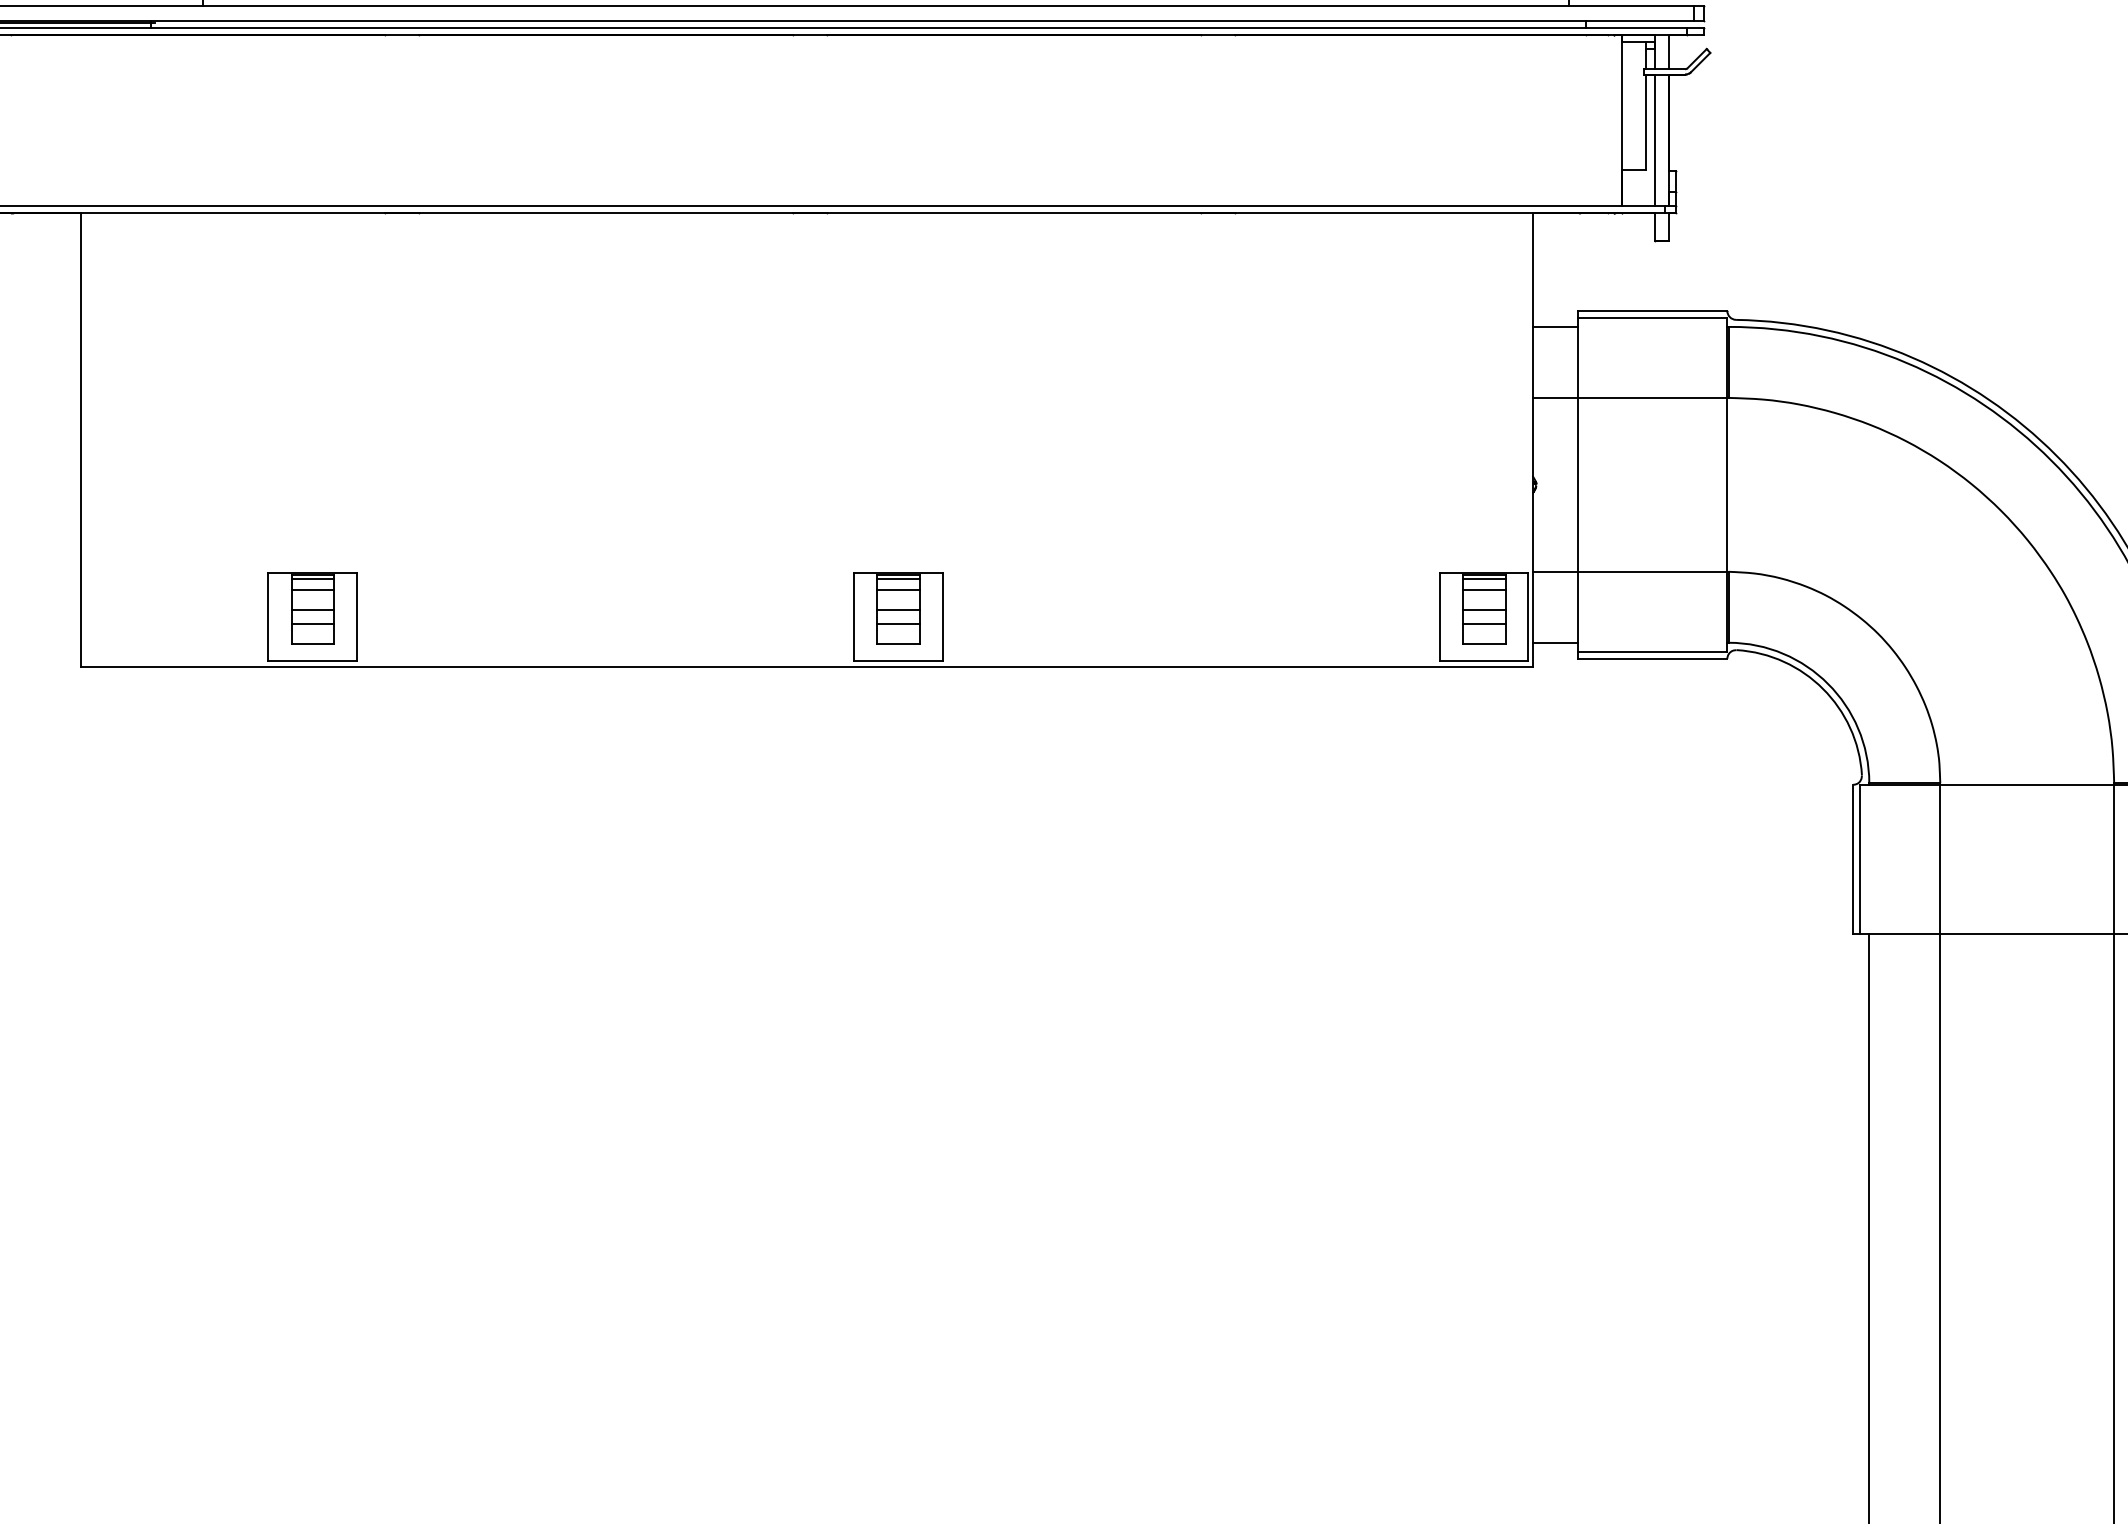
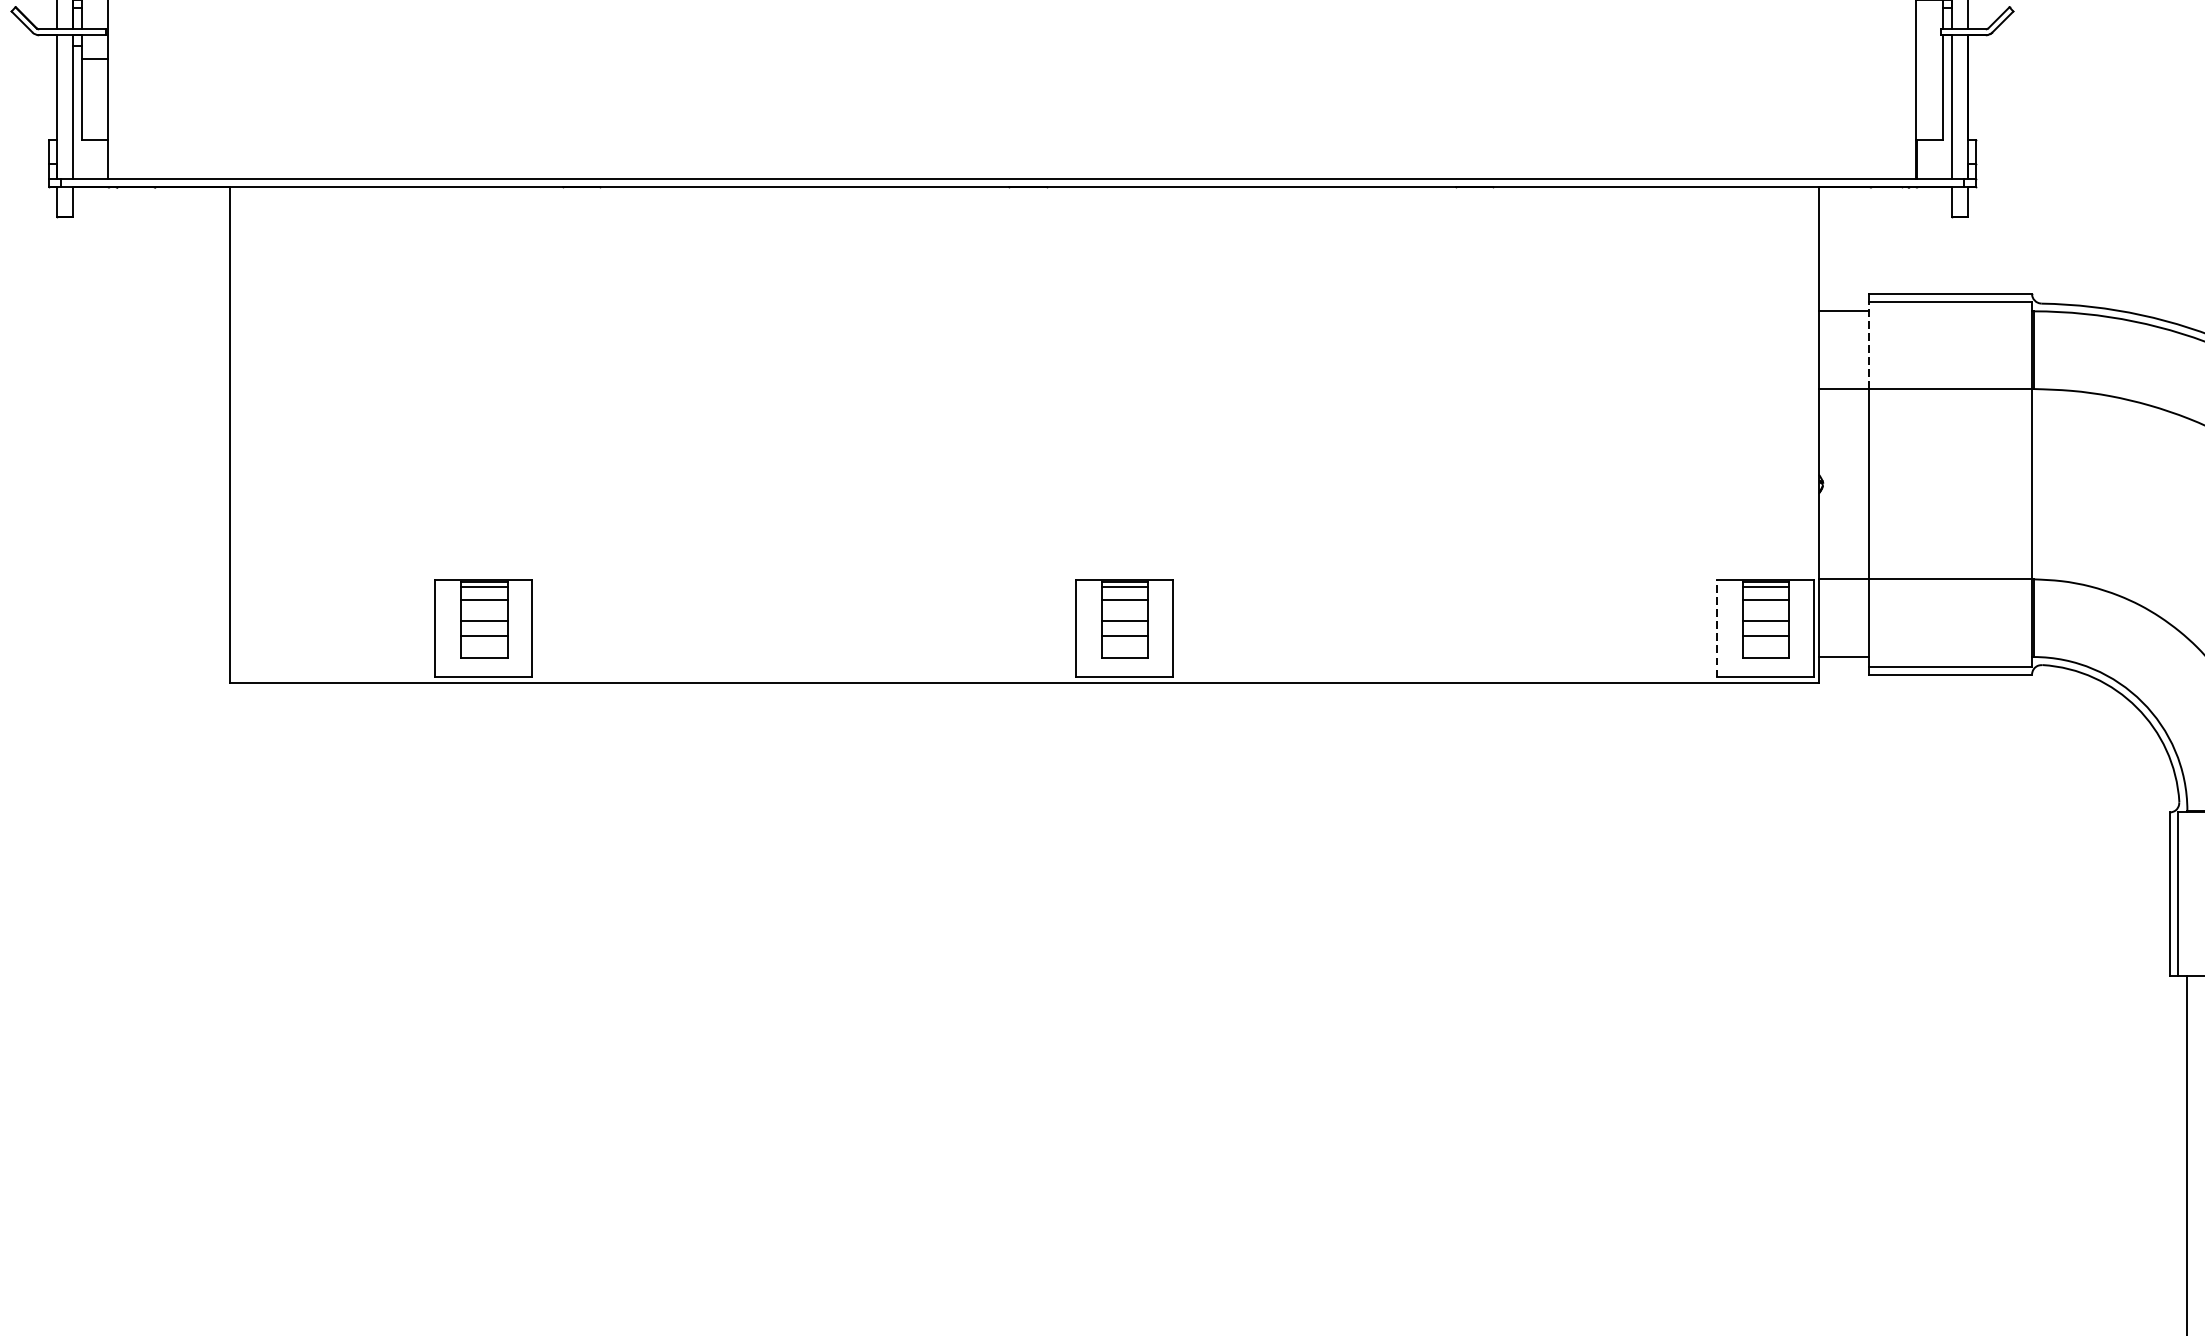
line: (1578, 358) -> (1869, 345), solid -> dashed
line: (1439, 616) -> (1717, 628), solid -> dashed

